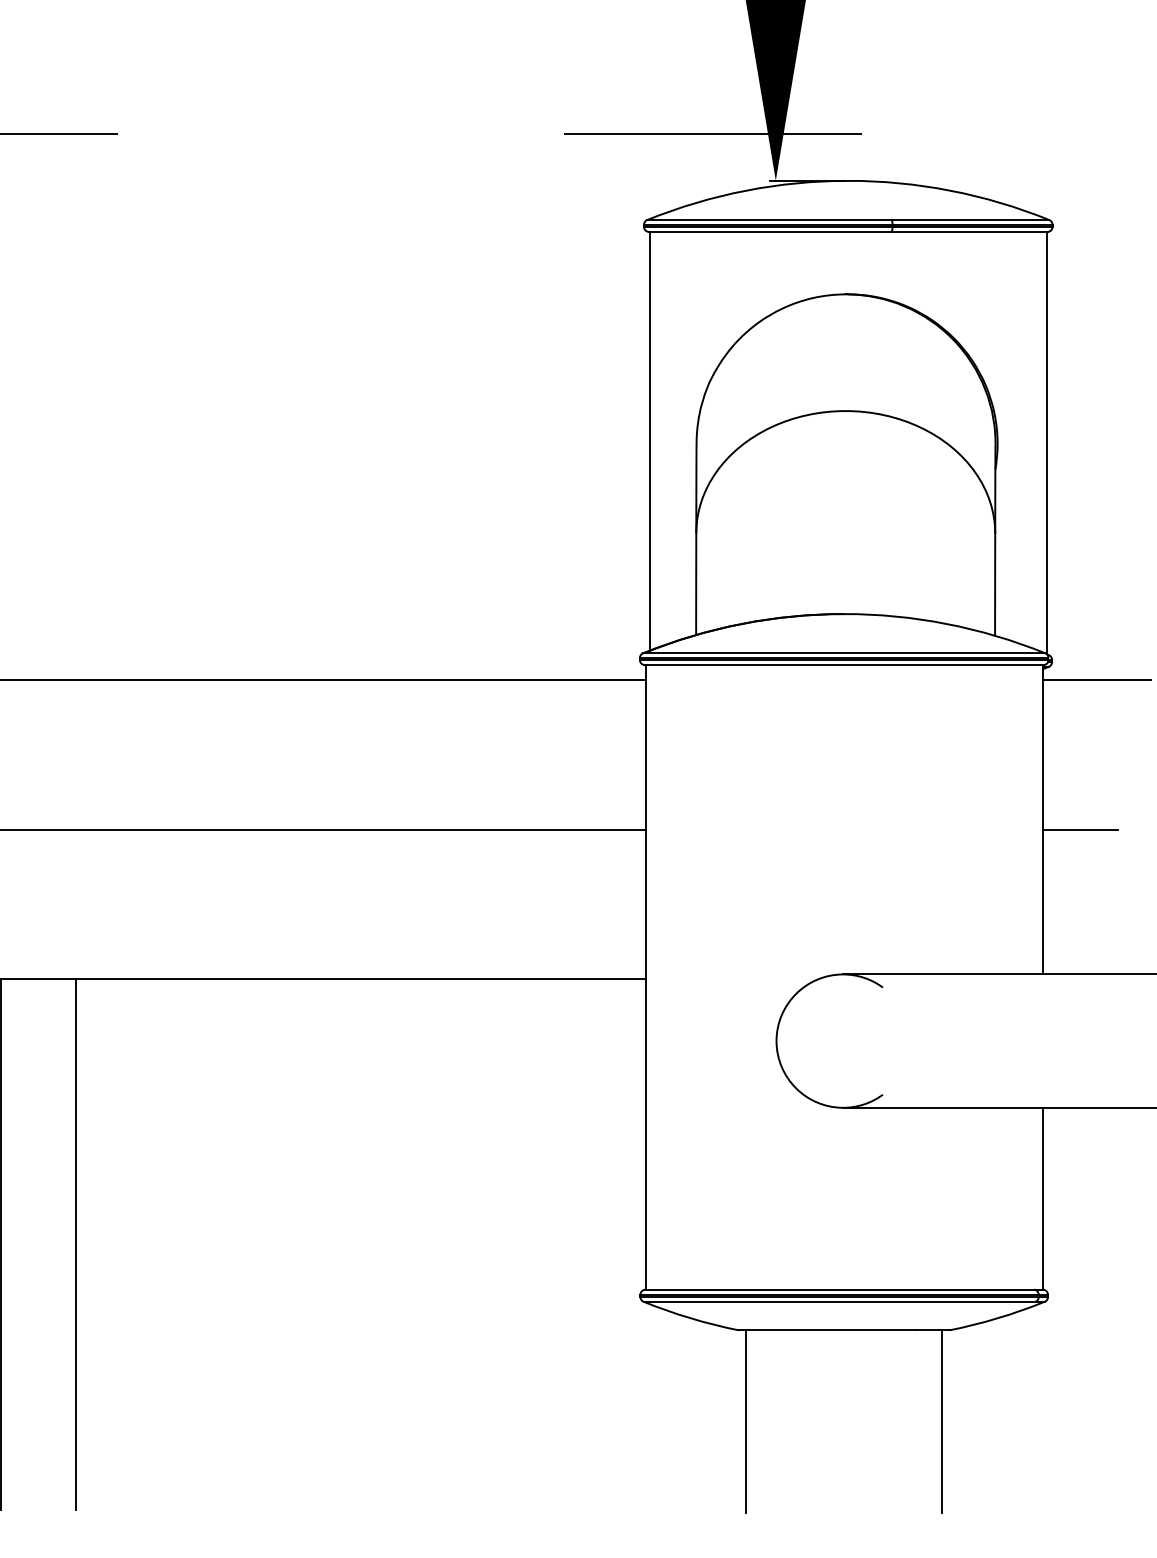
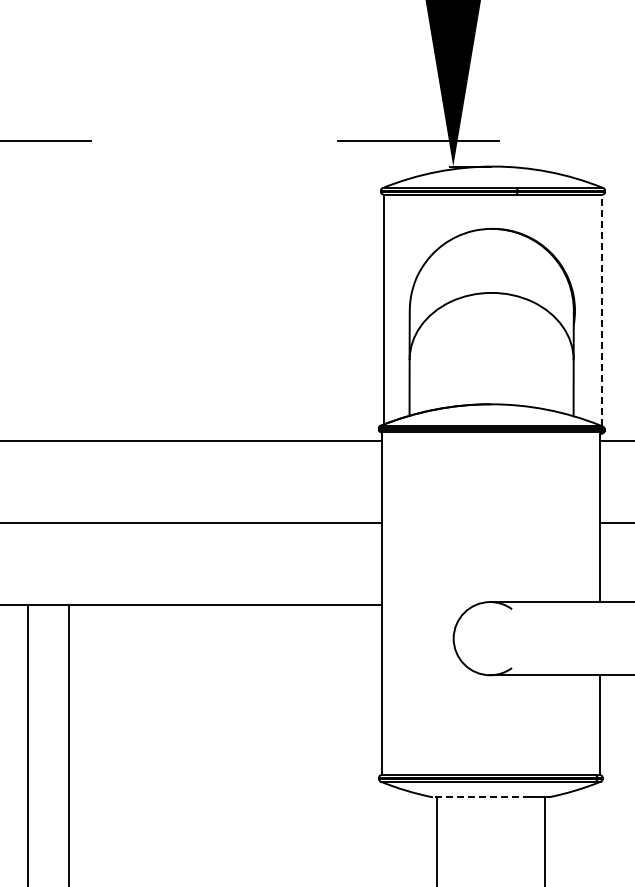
line: (1045, 443) -> (601, 310), solid -> dashed
line: (825, 1330) -> (480, 797), solid -> dashed

